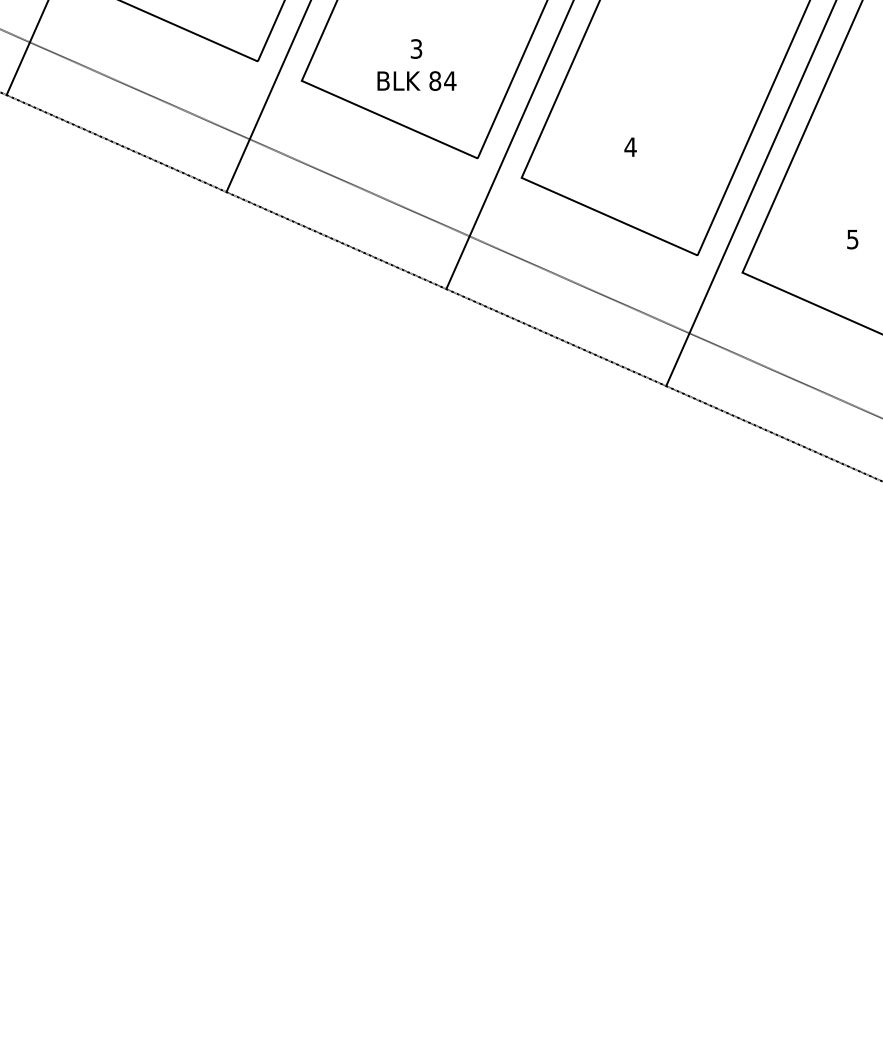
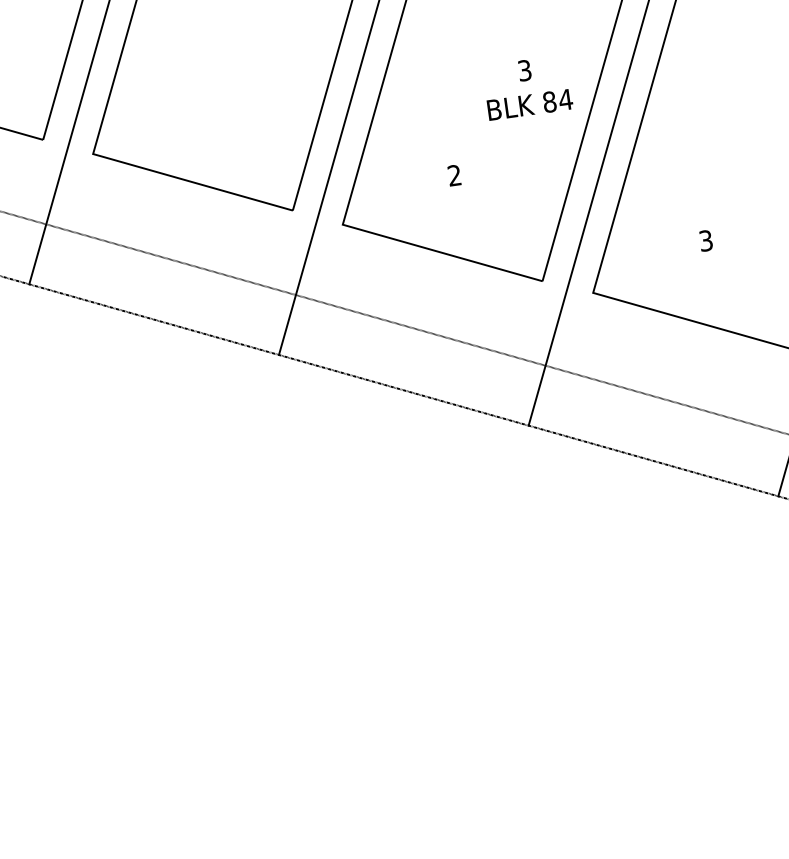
text: (416, 64) -> (527, 87), moved
text: (630, 146) -> (454, 174), 4 -> 2
text: (852, 238) -> (705, 239), 5 -> 3

